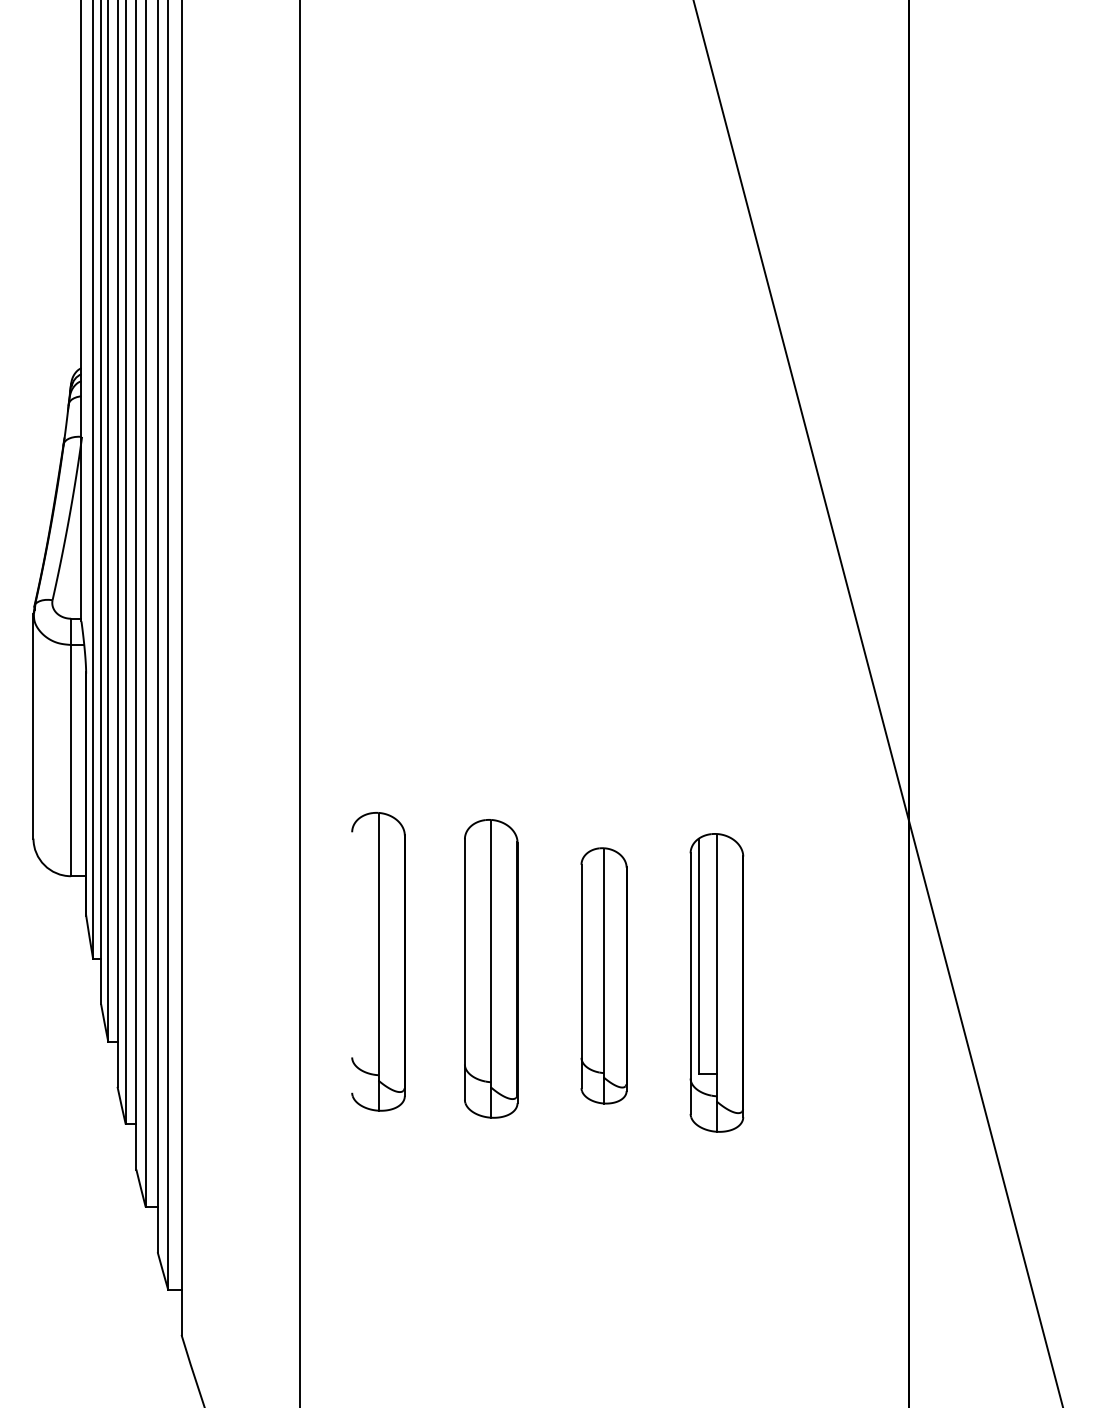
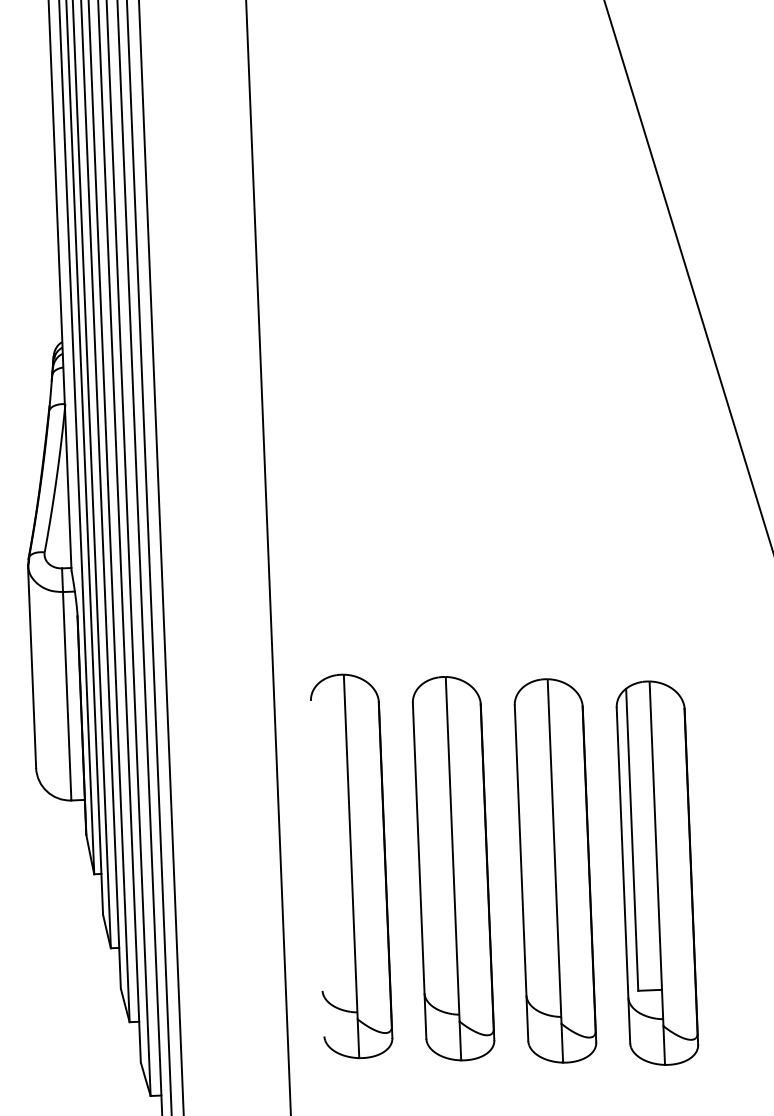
part: (378, 961) -> (351, 866), size x1.43
part: (490, 968) -> (452, 868), size x1.43
part: (603, 975) -> (554, 870), size x1.67
part: (716, 982) -> (656, 872), size x1.43

